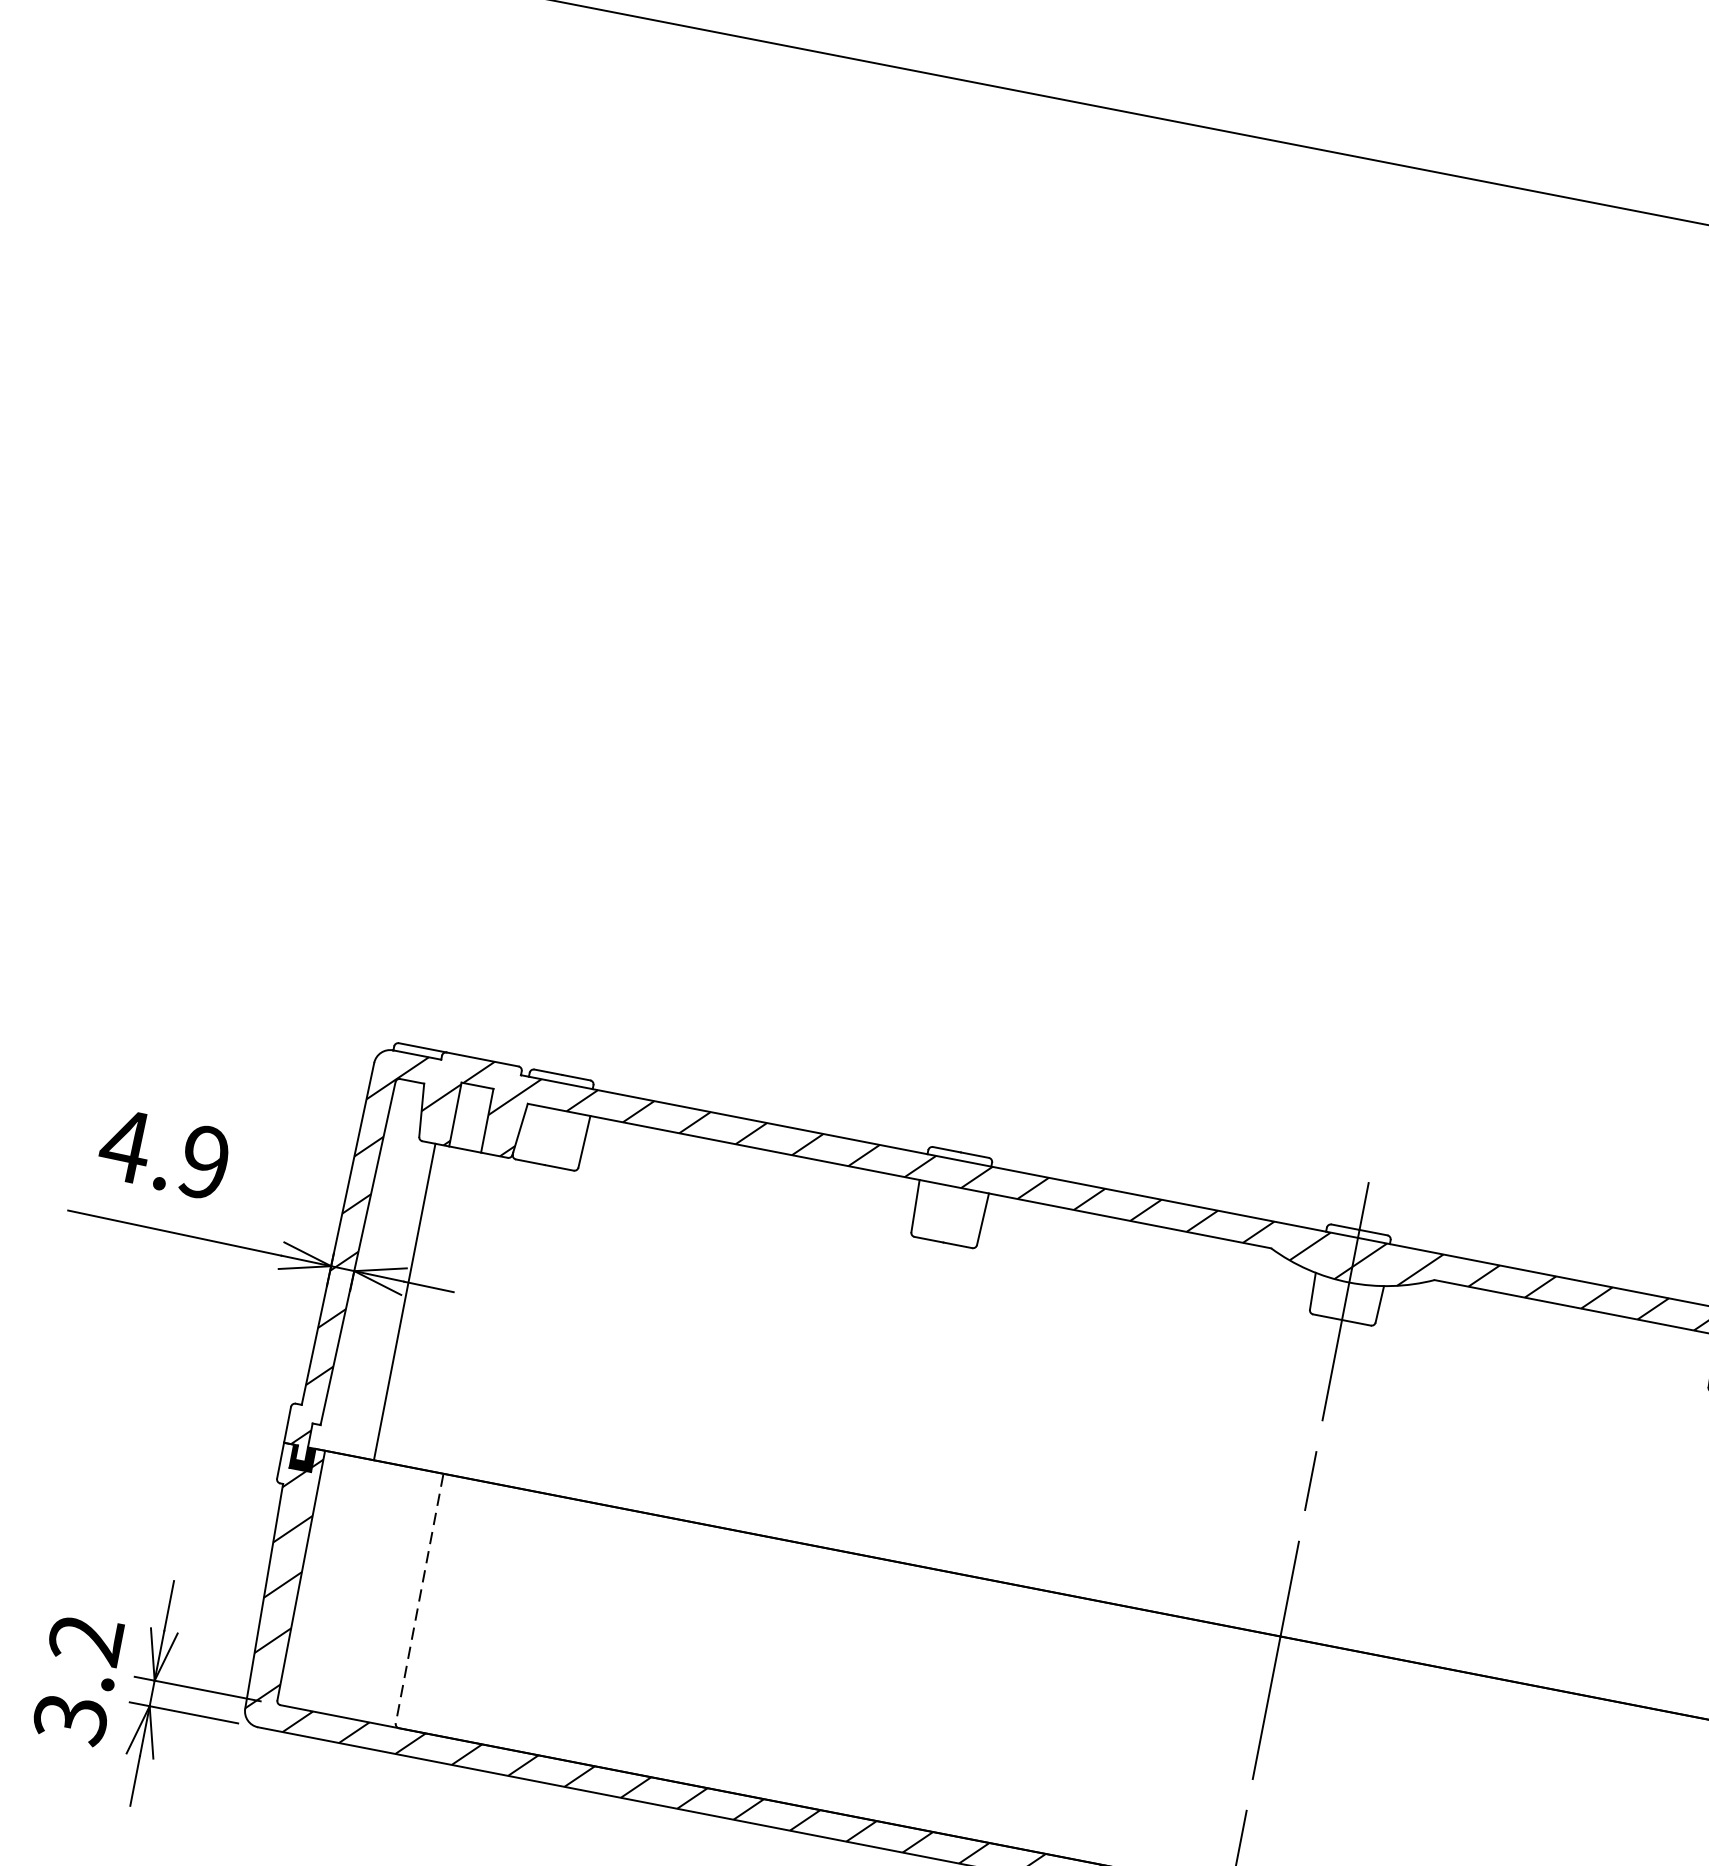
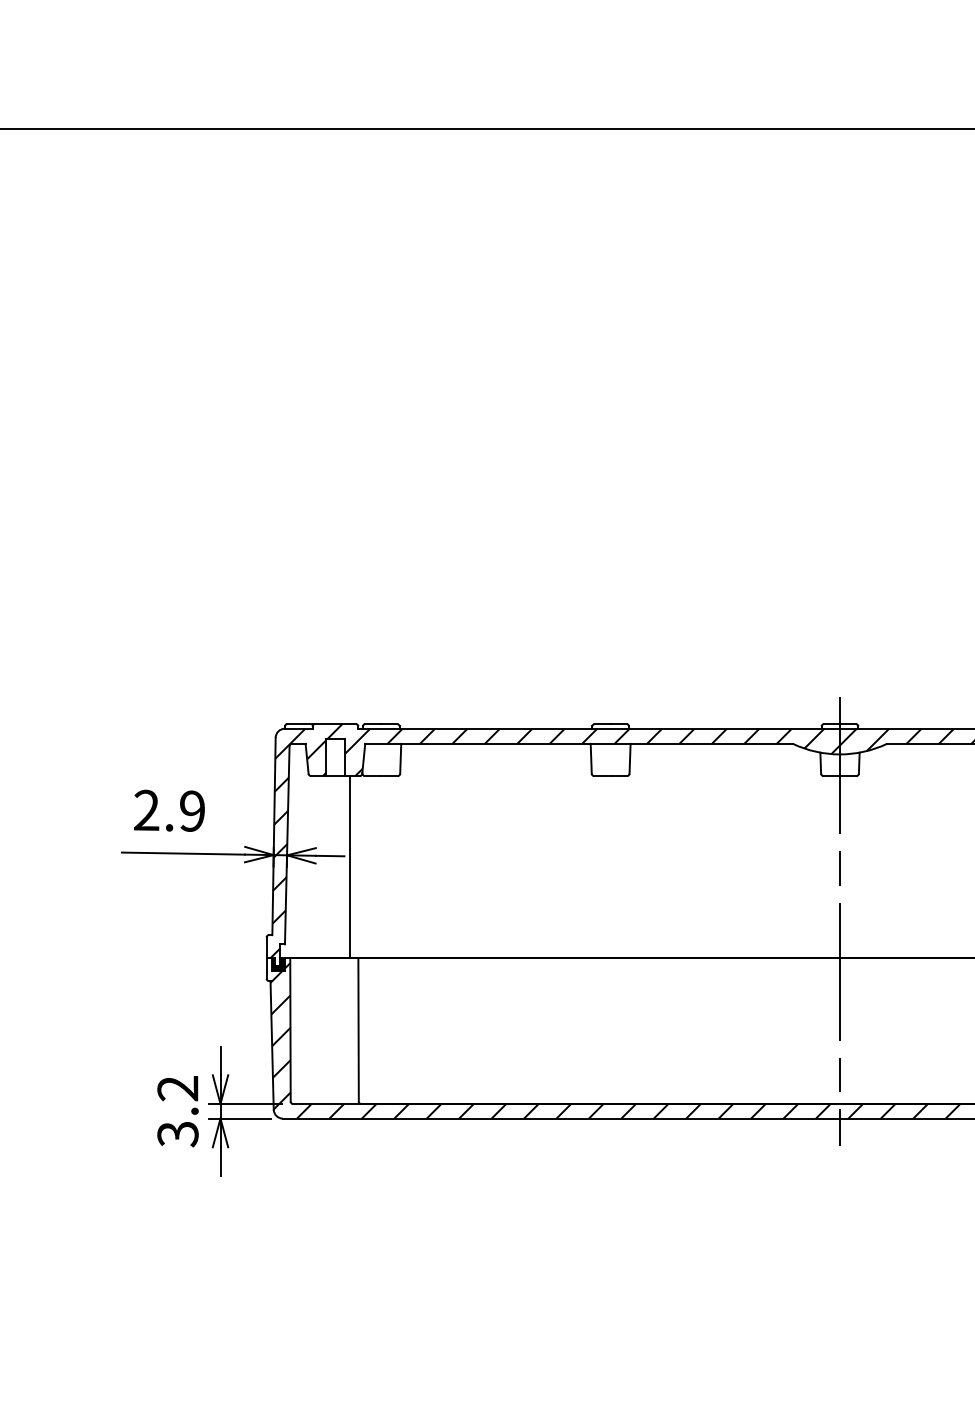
text: (125, 1143) -> (146, 809), 4.9 -> 2.9
line: (405, 1301) -> (350, 866), moved
line: (419, 1599) -> (358, 1030), dashed -> solid

